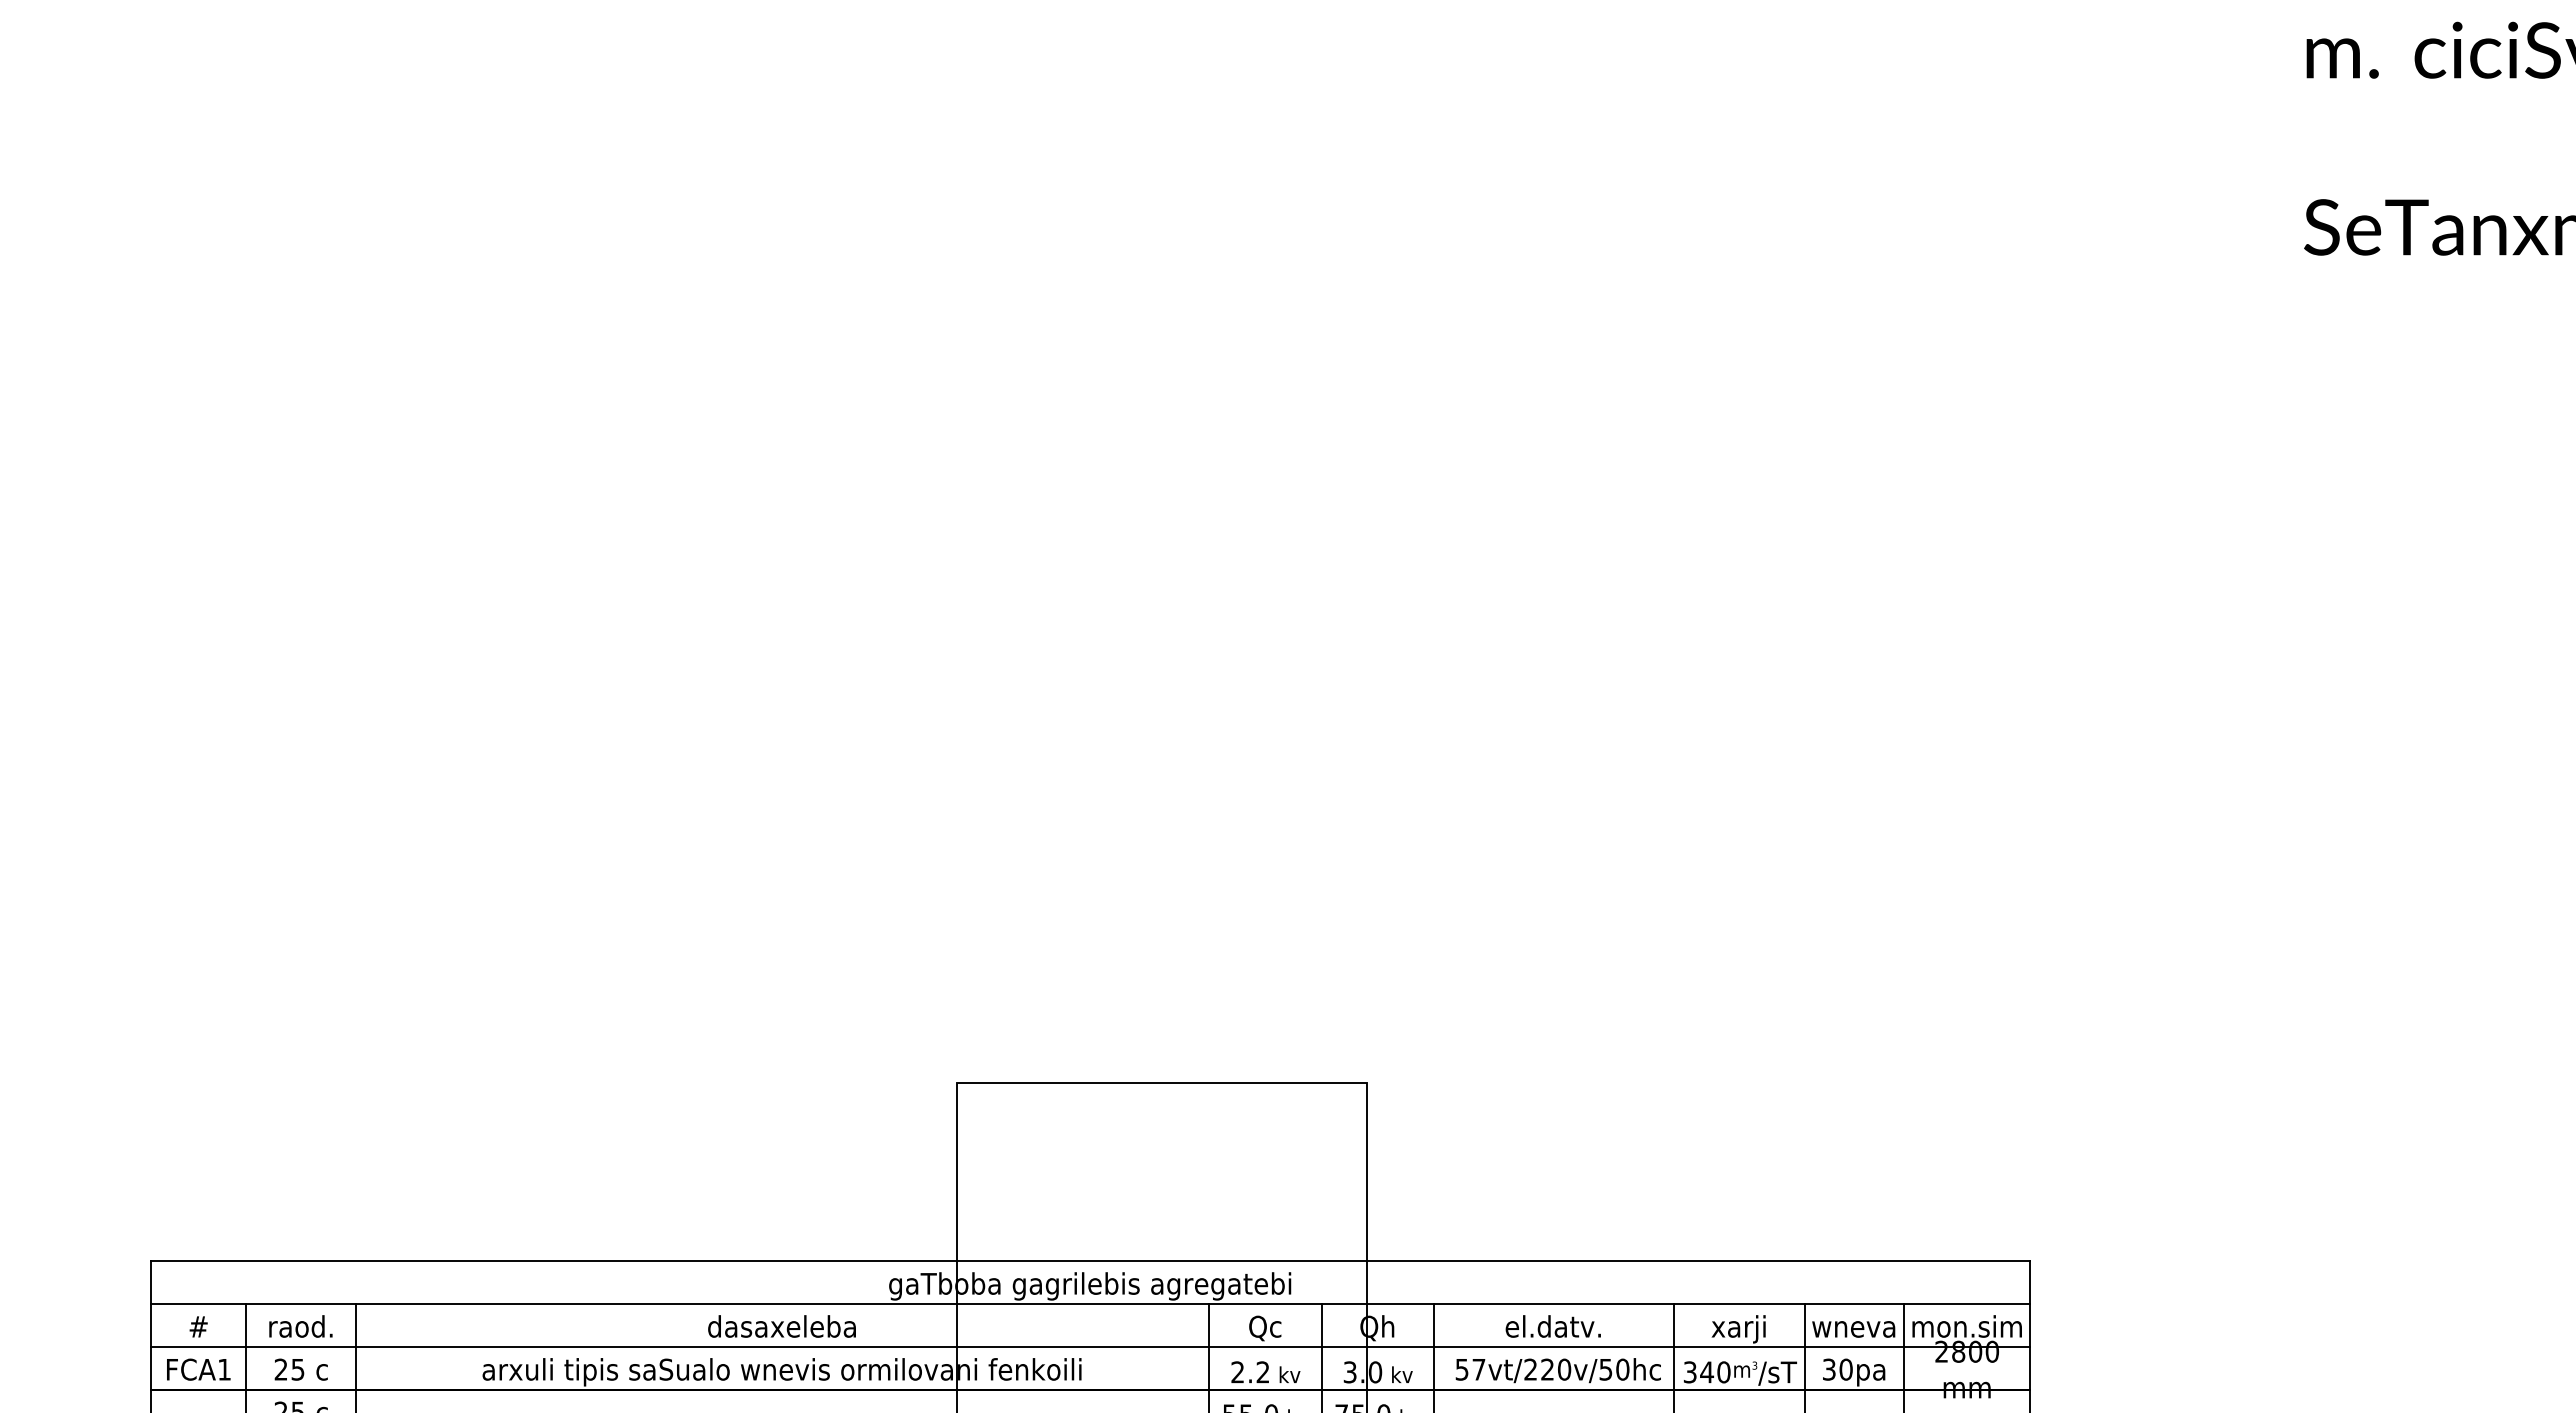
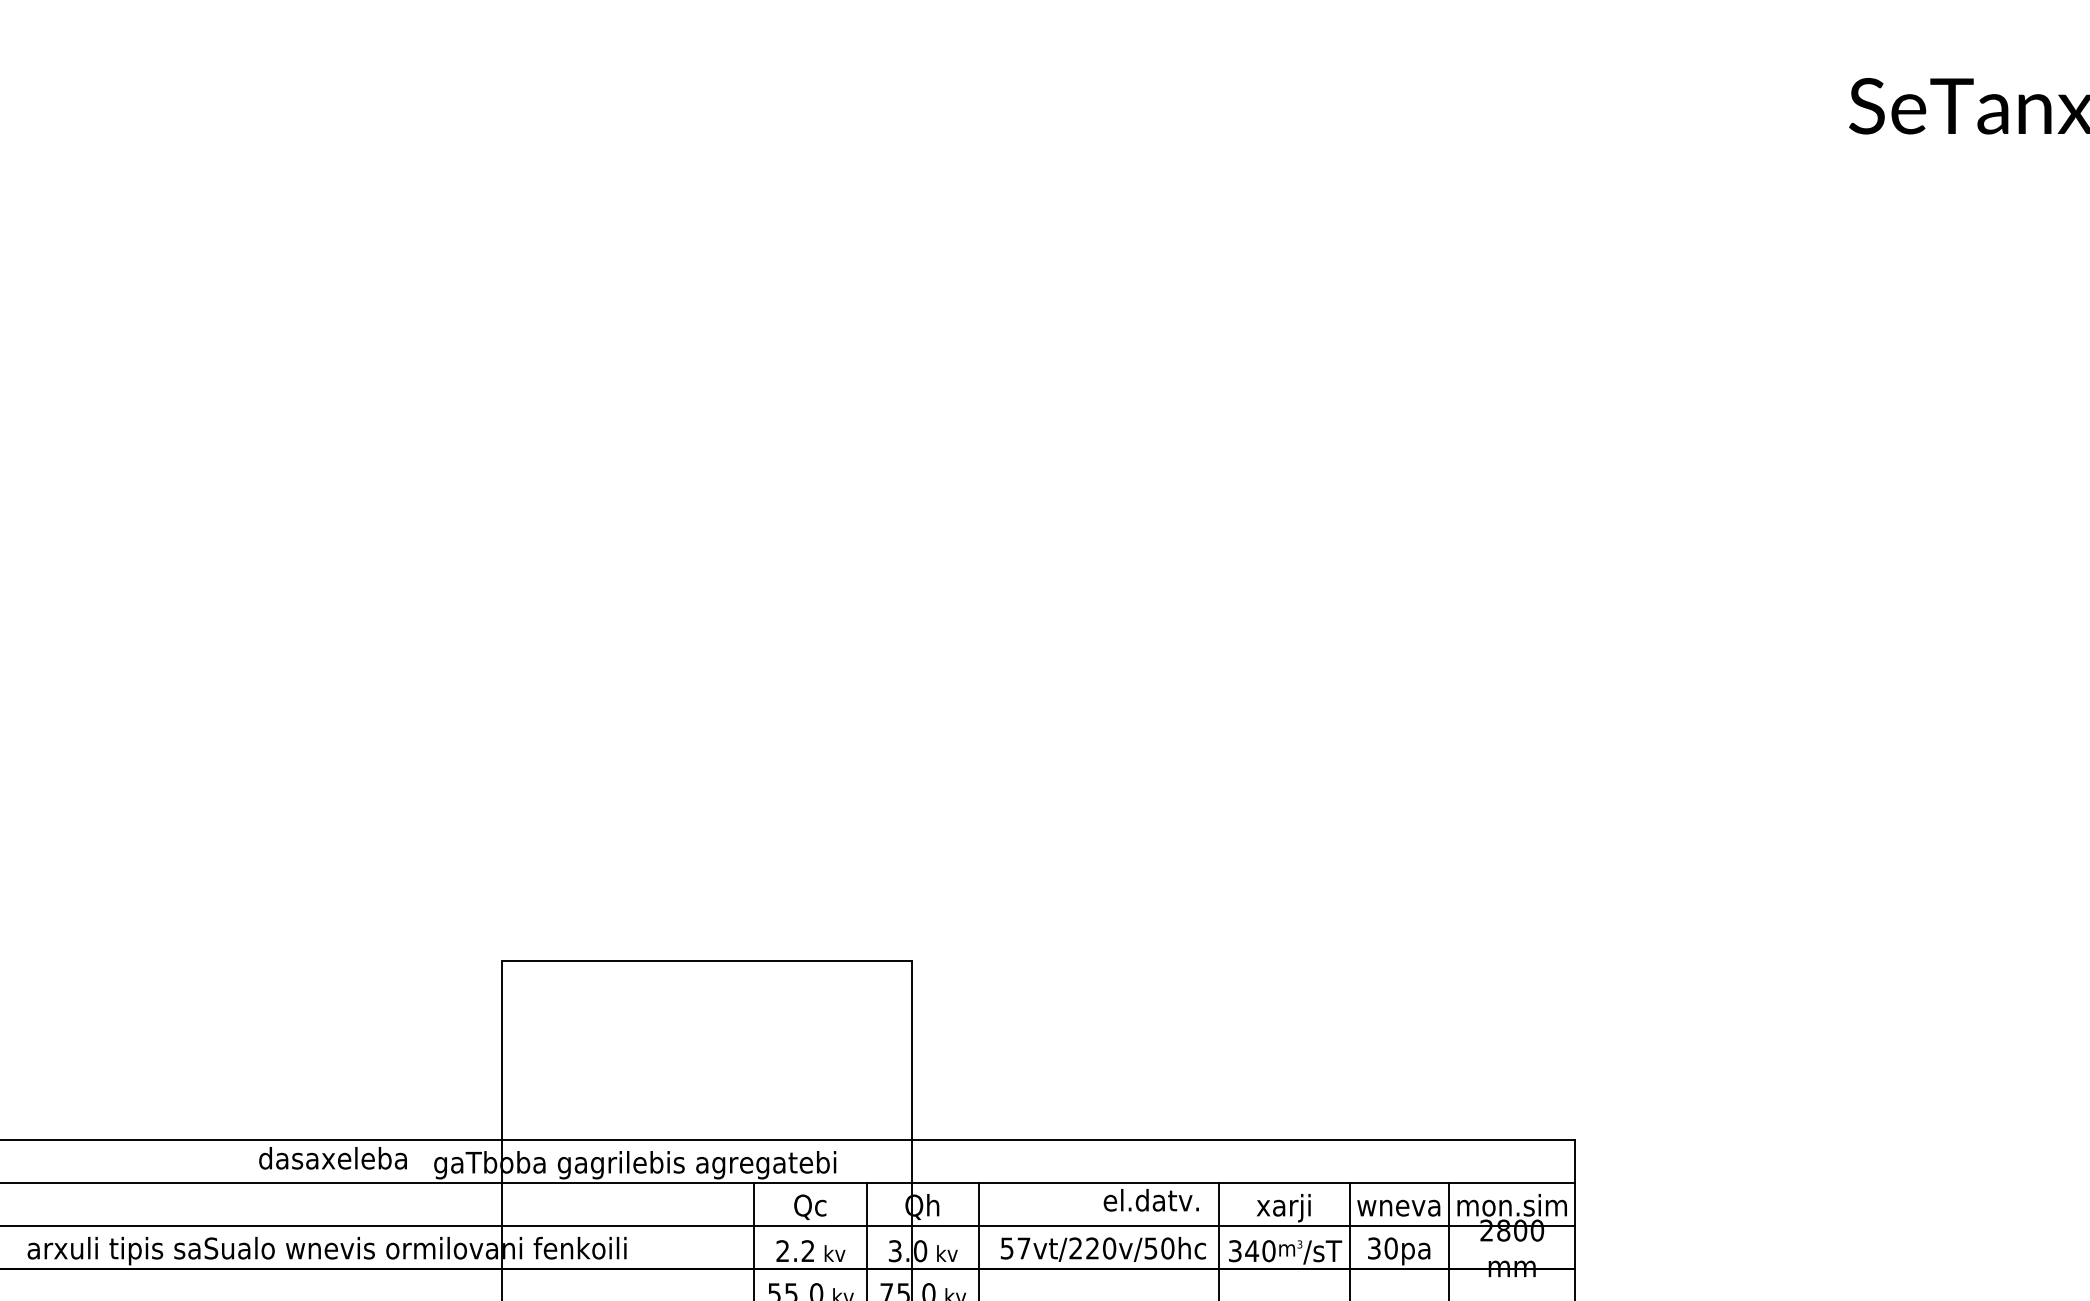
text: (781, 1326) -> (332, 1158), moved
text: (1552, 1326) -> (1150, 1200), moved

